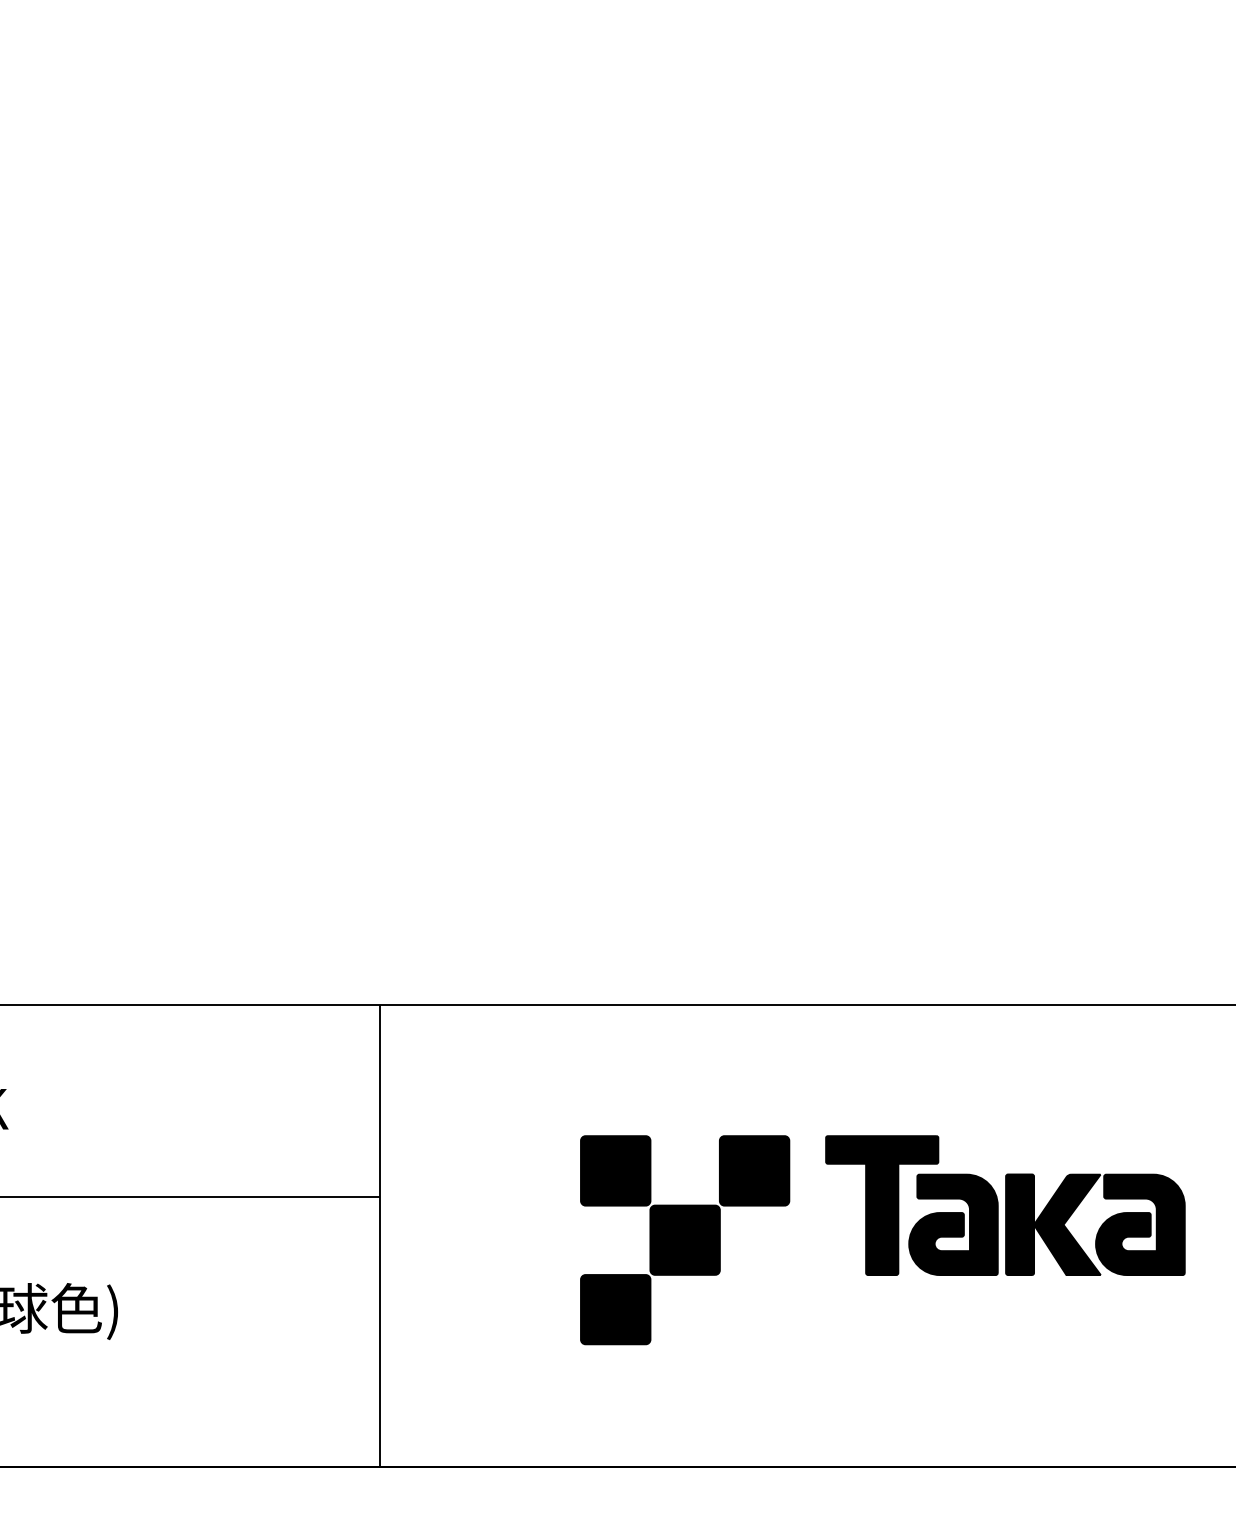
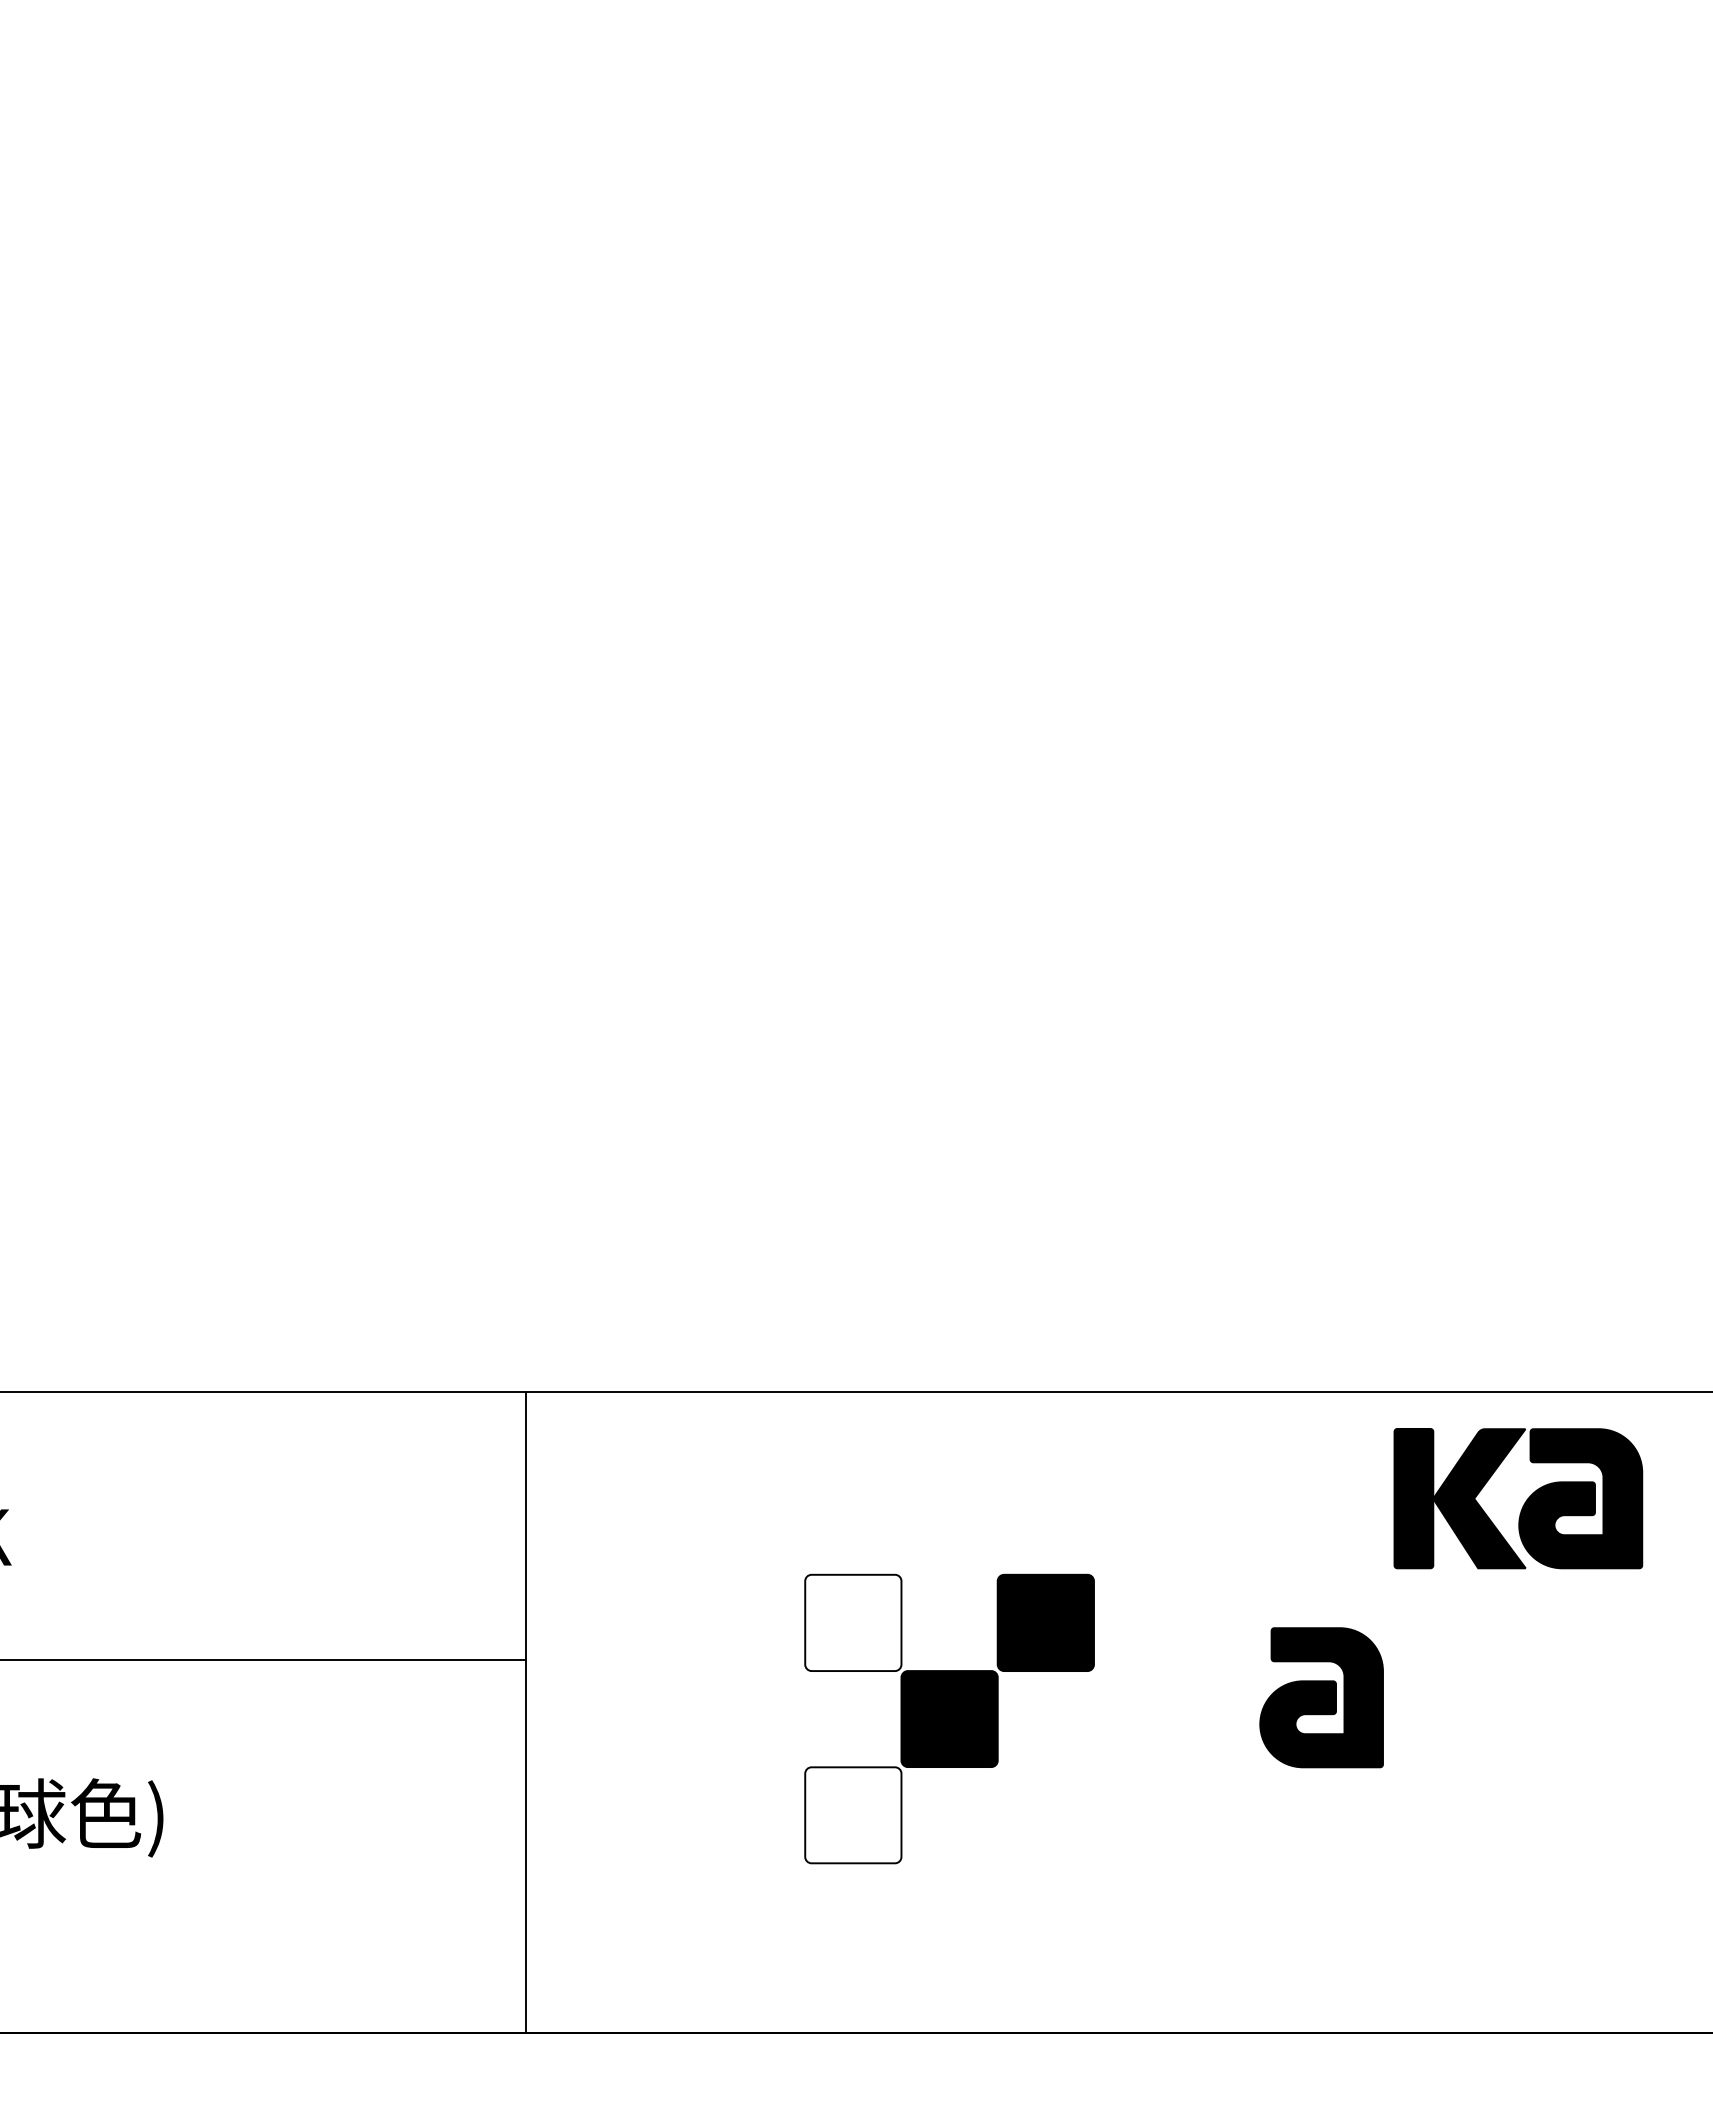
fill: (615, 1170) -> (853, 1622), removed
part: (881, 1205) -> (1222, 1670), removed
part: (1099, 1227) -> (1524, 1502), moved
fill: (615, 1309) -> (853, 1815), removed

